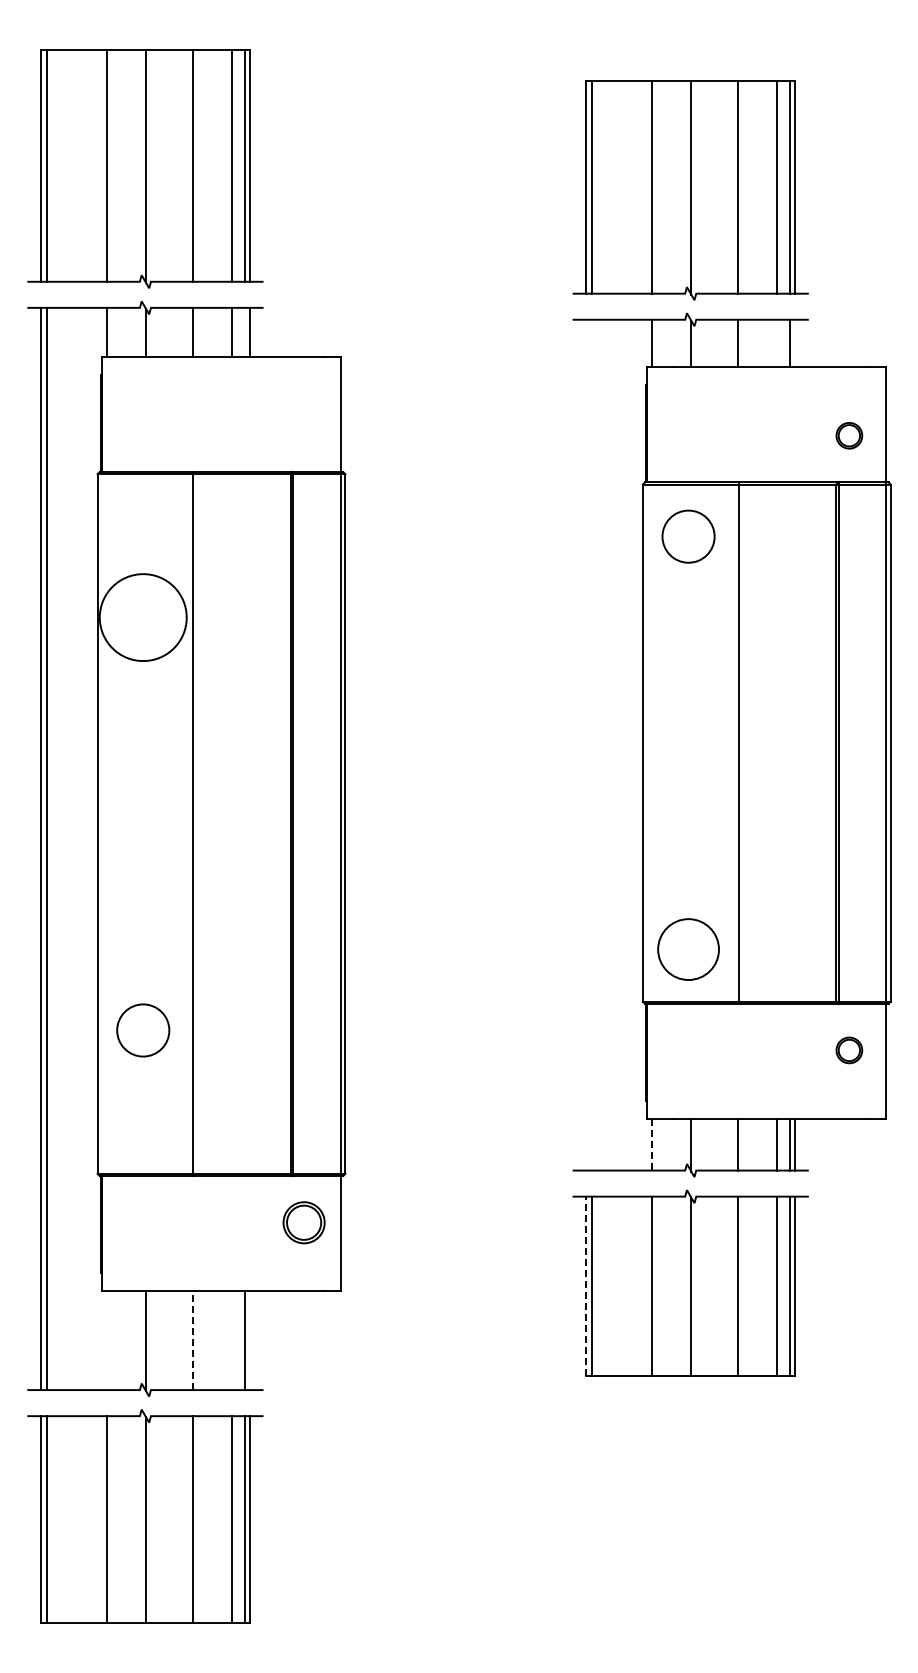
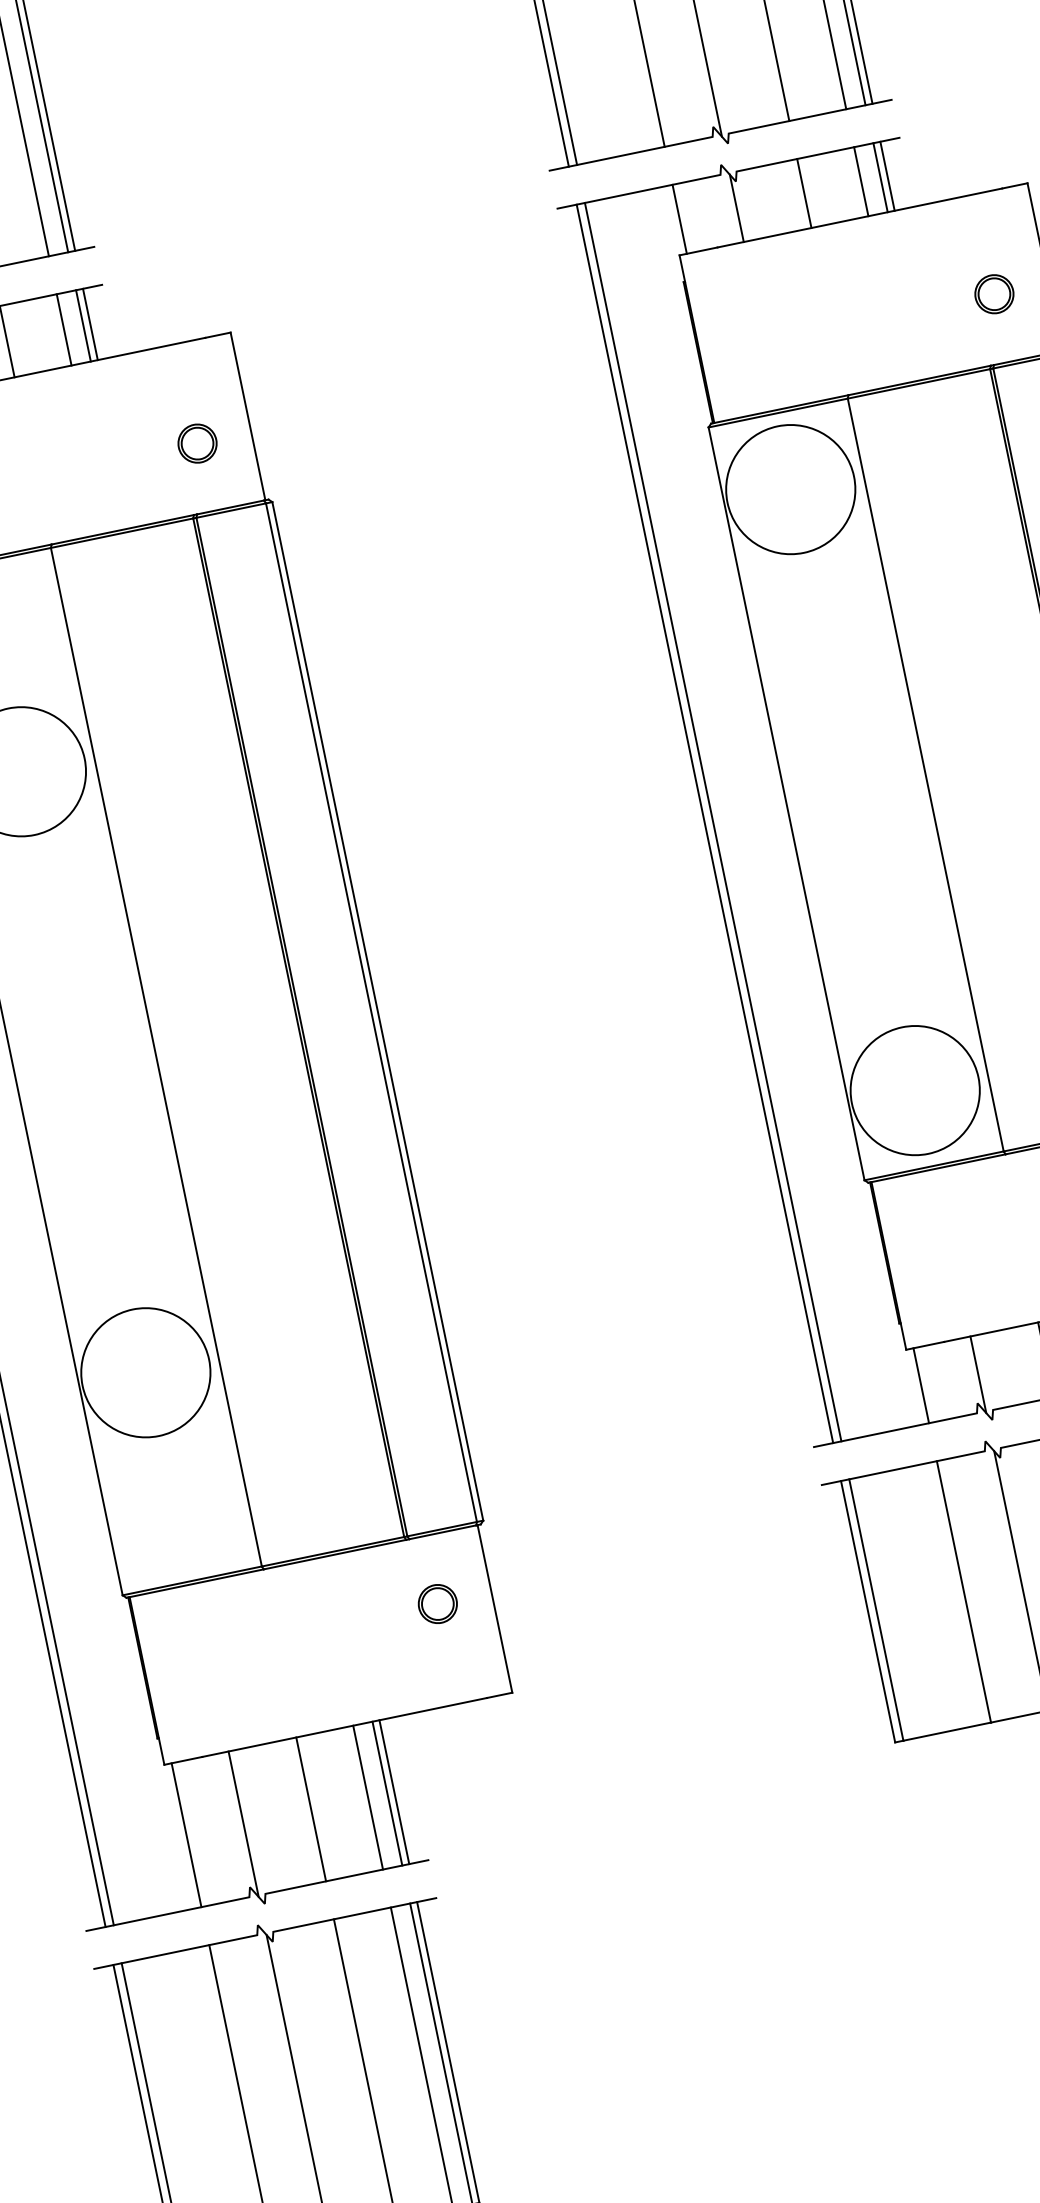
line: (244, 331) -> (82, 324), added
line: (777, 343) -> (861, 181), added
line: (795, 343) -> (888, 176), added
part: (303, 425) -> (196, 443), added
circle: (688, 536) -> (790, 489), size x1.67
line: (586, 744) -> (704, 822), added
line: (592, 744) -> (713, 821), added
circle: (688, 949) -> (915, 1090), size x1.43
circle: (142, 1030) -> (144, 1373), size x1.67
line: (652, 1144) -> (921, 1385), dashed -> solid
part: (303, 1222) -> (436, 1603), size x0.62
line: (586, 1286) -> (868, 1611), dashed -> solid
line: (106, 1340) -> (185, 1835), added
line: (192, 1340) -> (310, 1809), dashed -> solid
line: (231, 1340) -> (367, 1797), added
line: (249, 1340) -> (393, 1792), added

